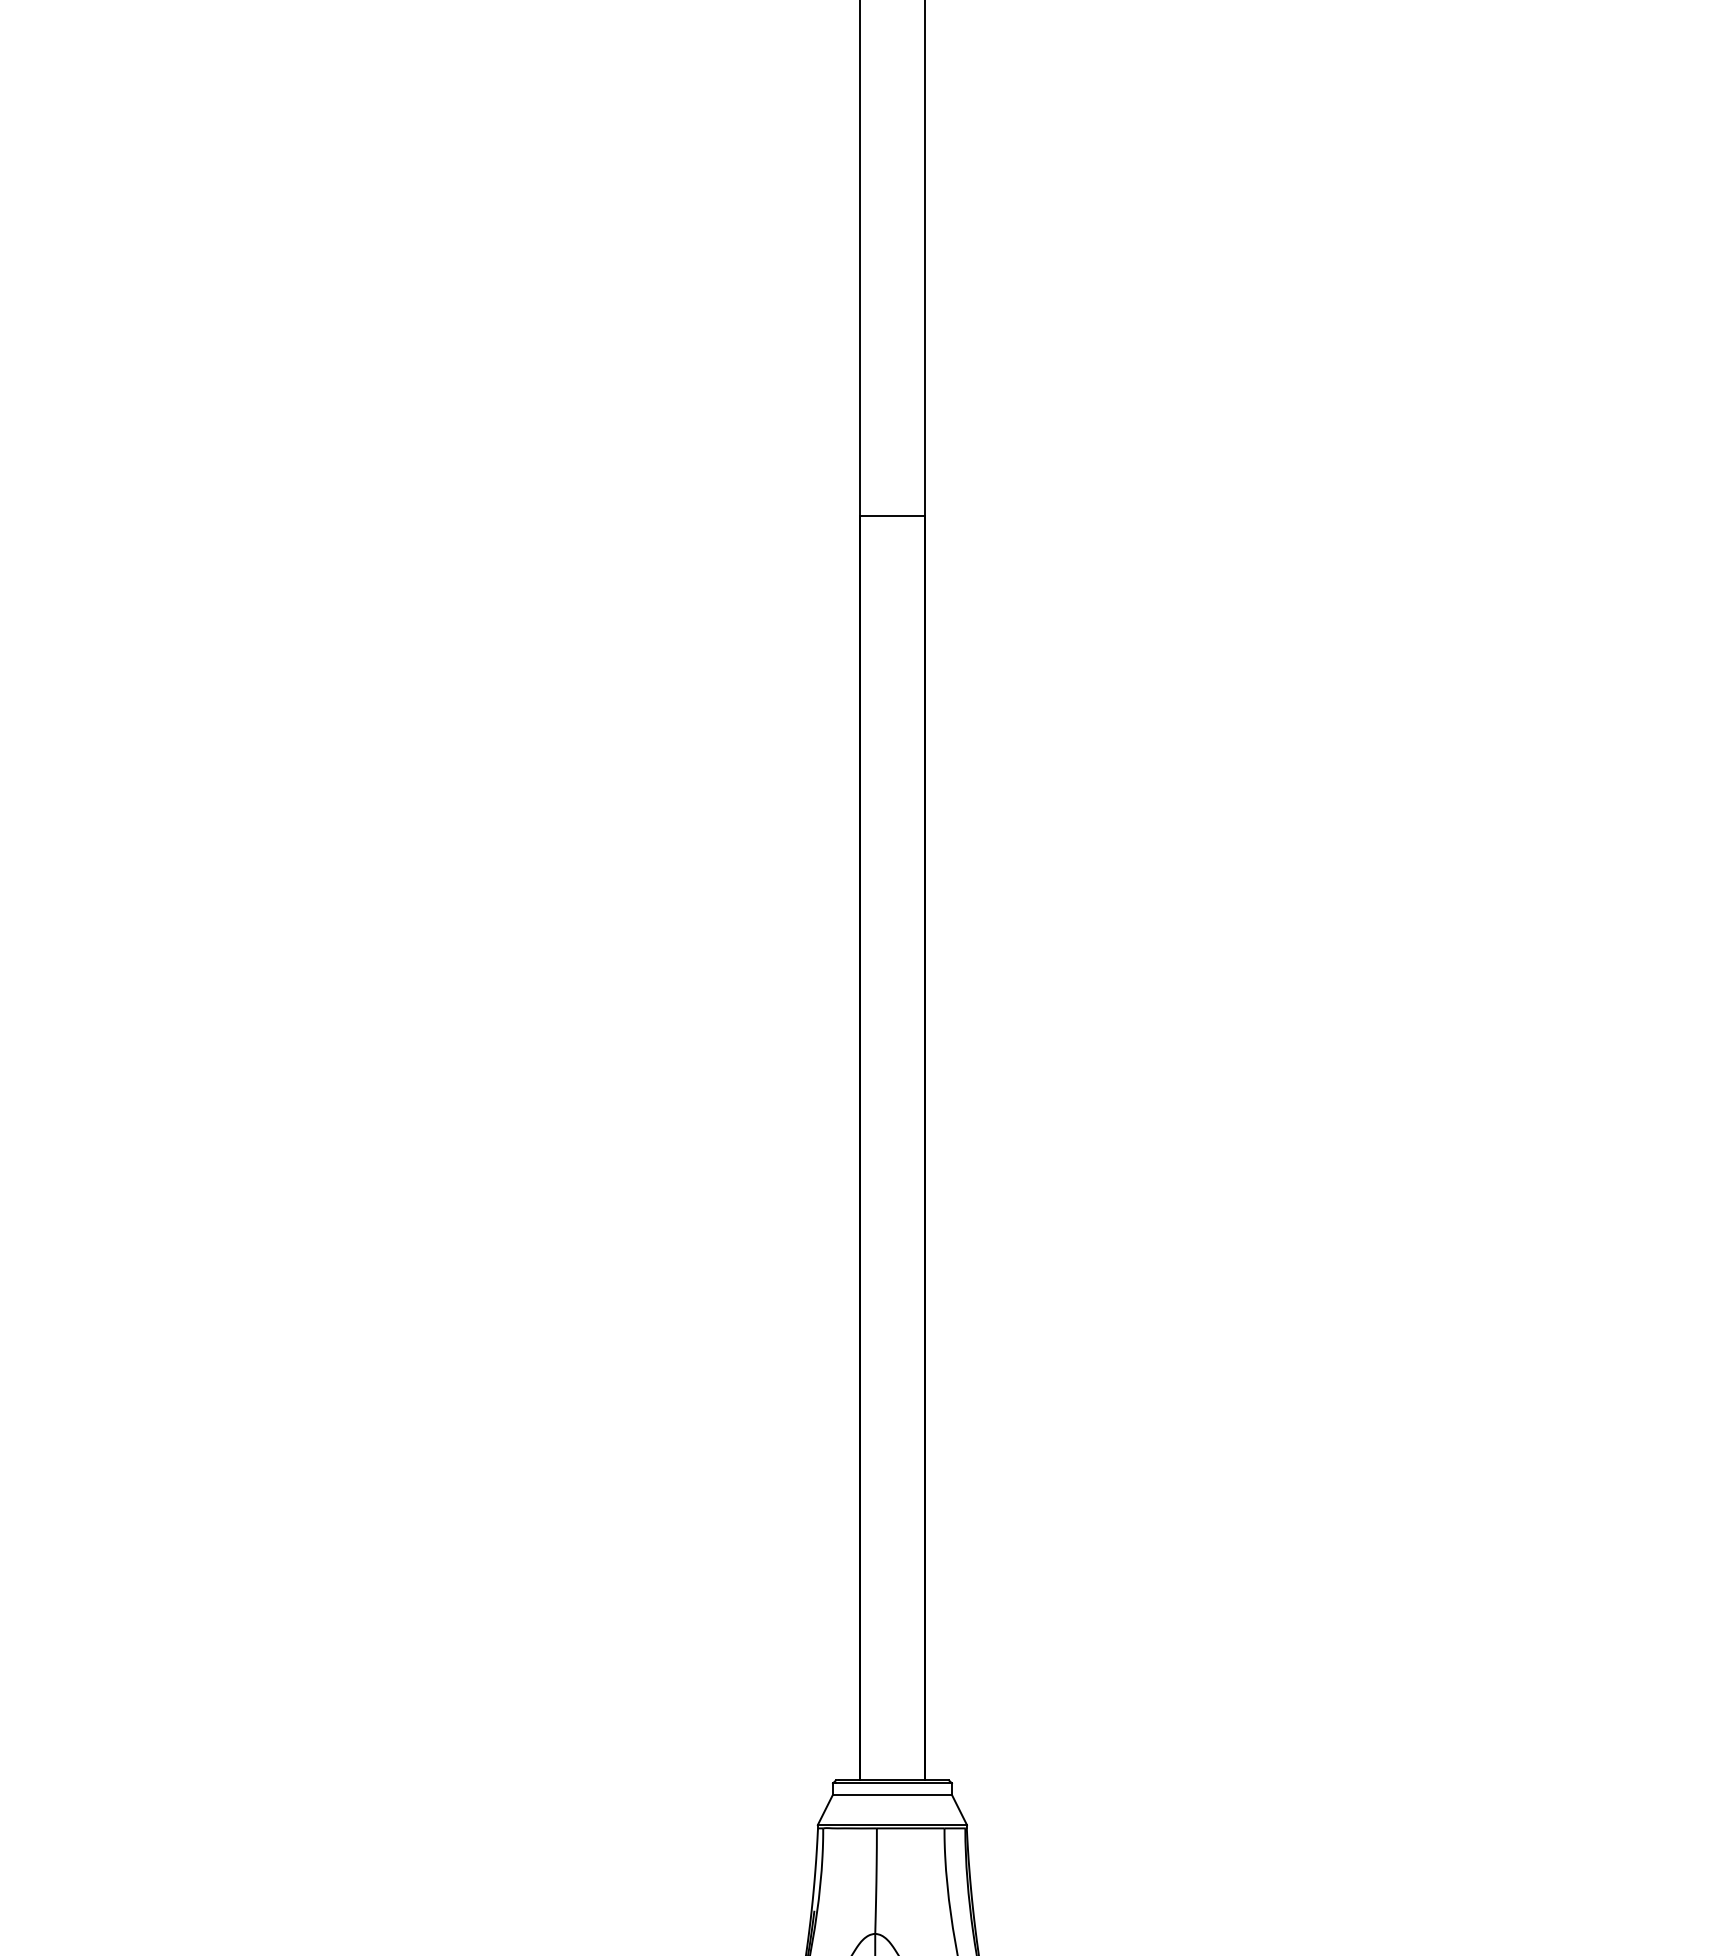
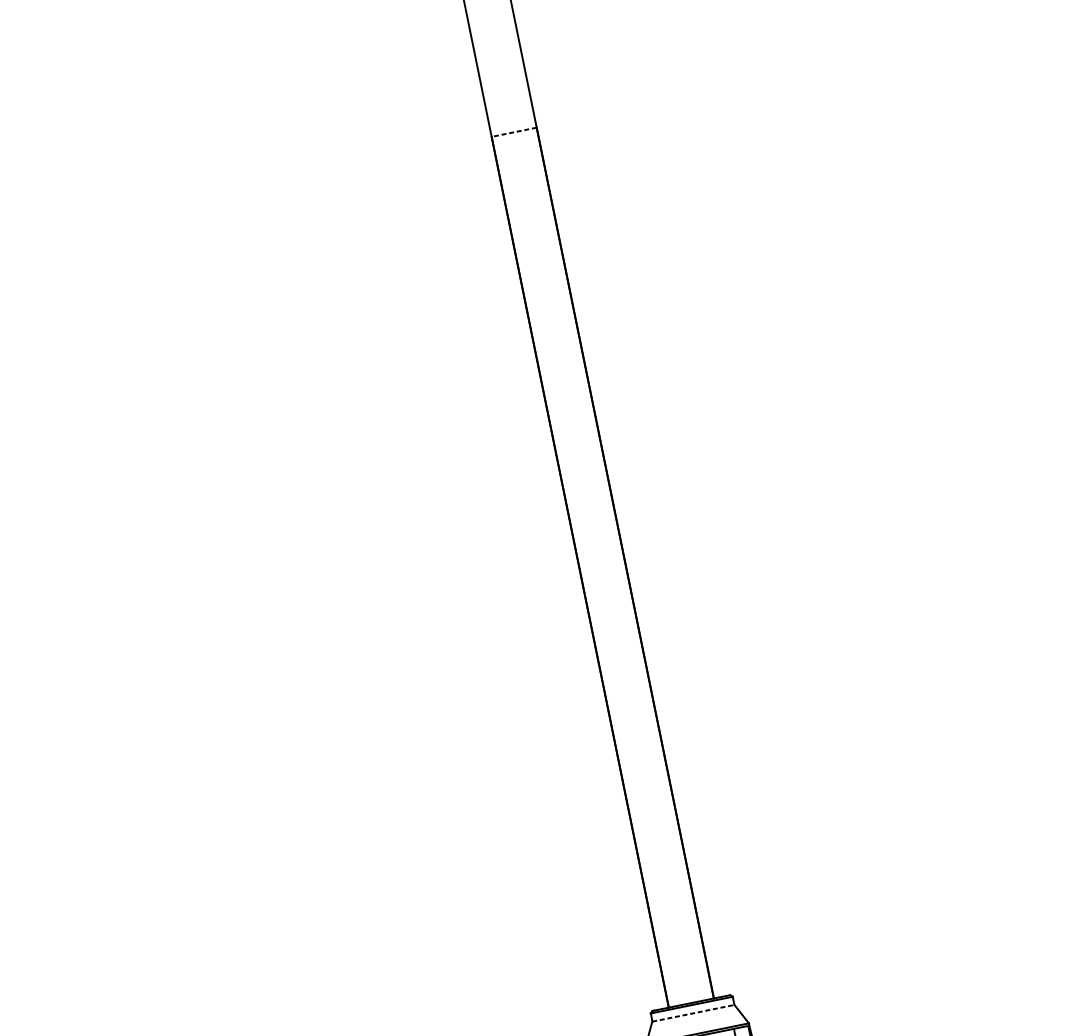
line: (892, 516) -> (514, 132), solid -> dashed
line: (892, 1795) -> (693, 1013), solid -> dashed

